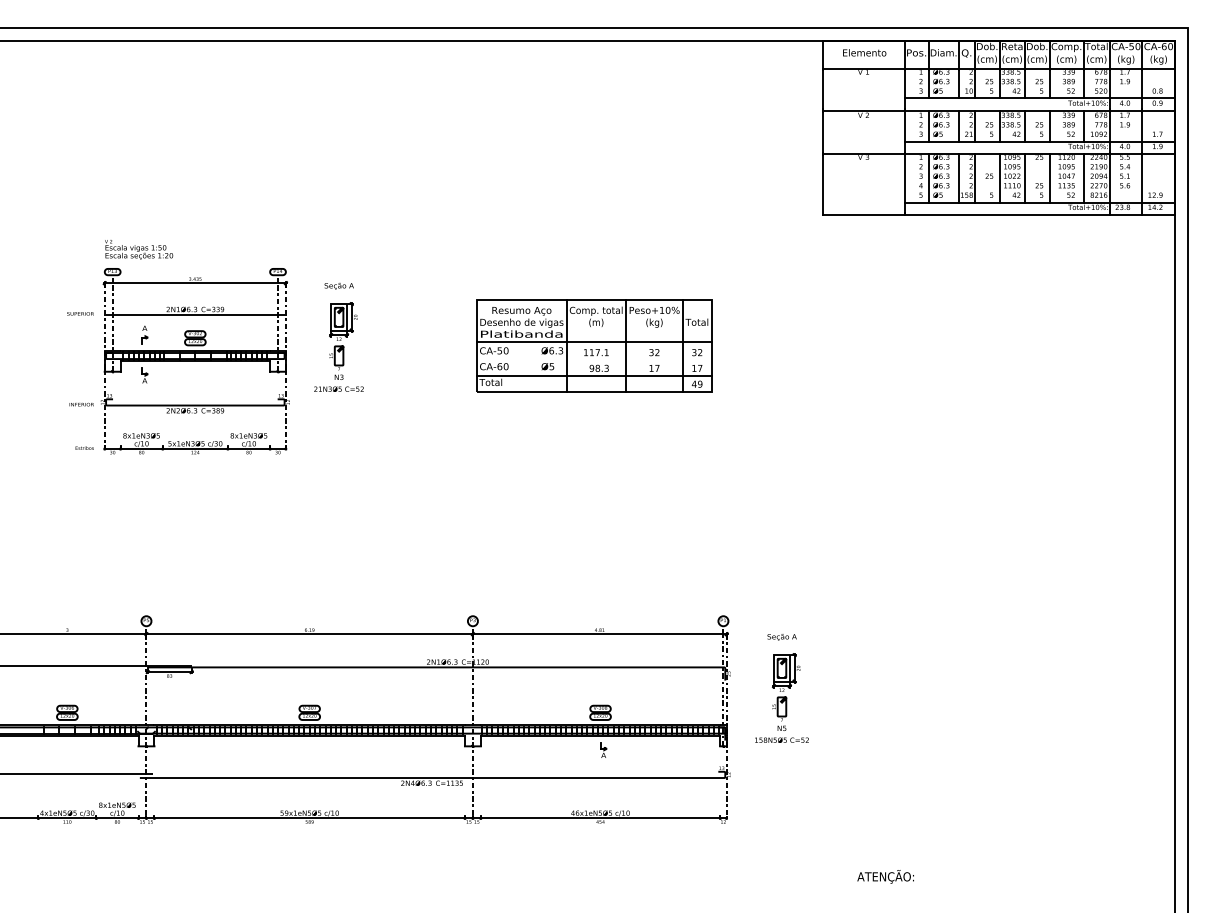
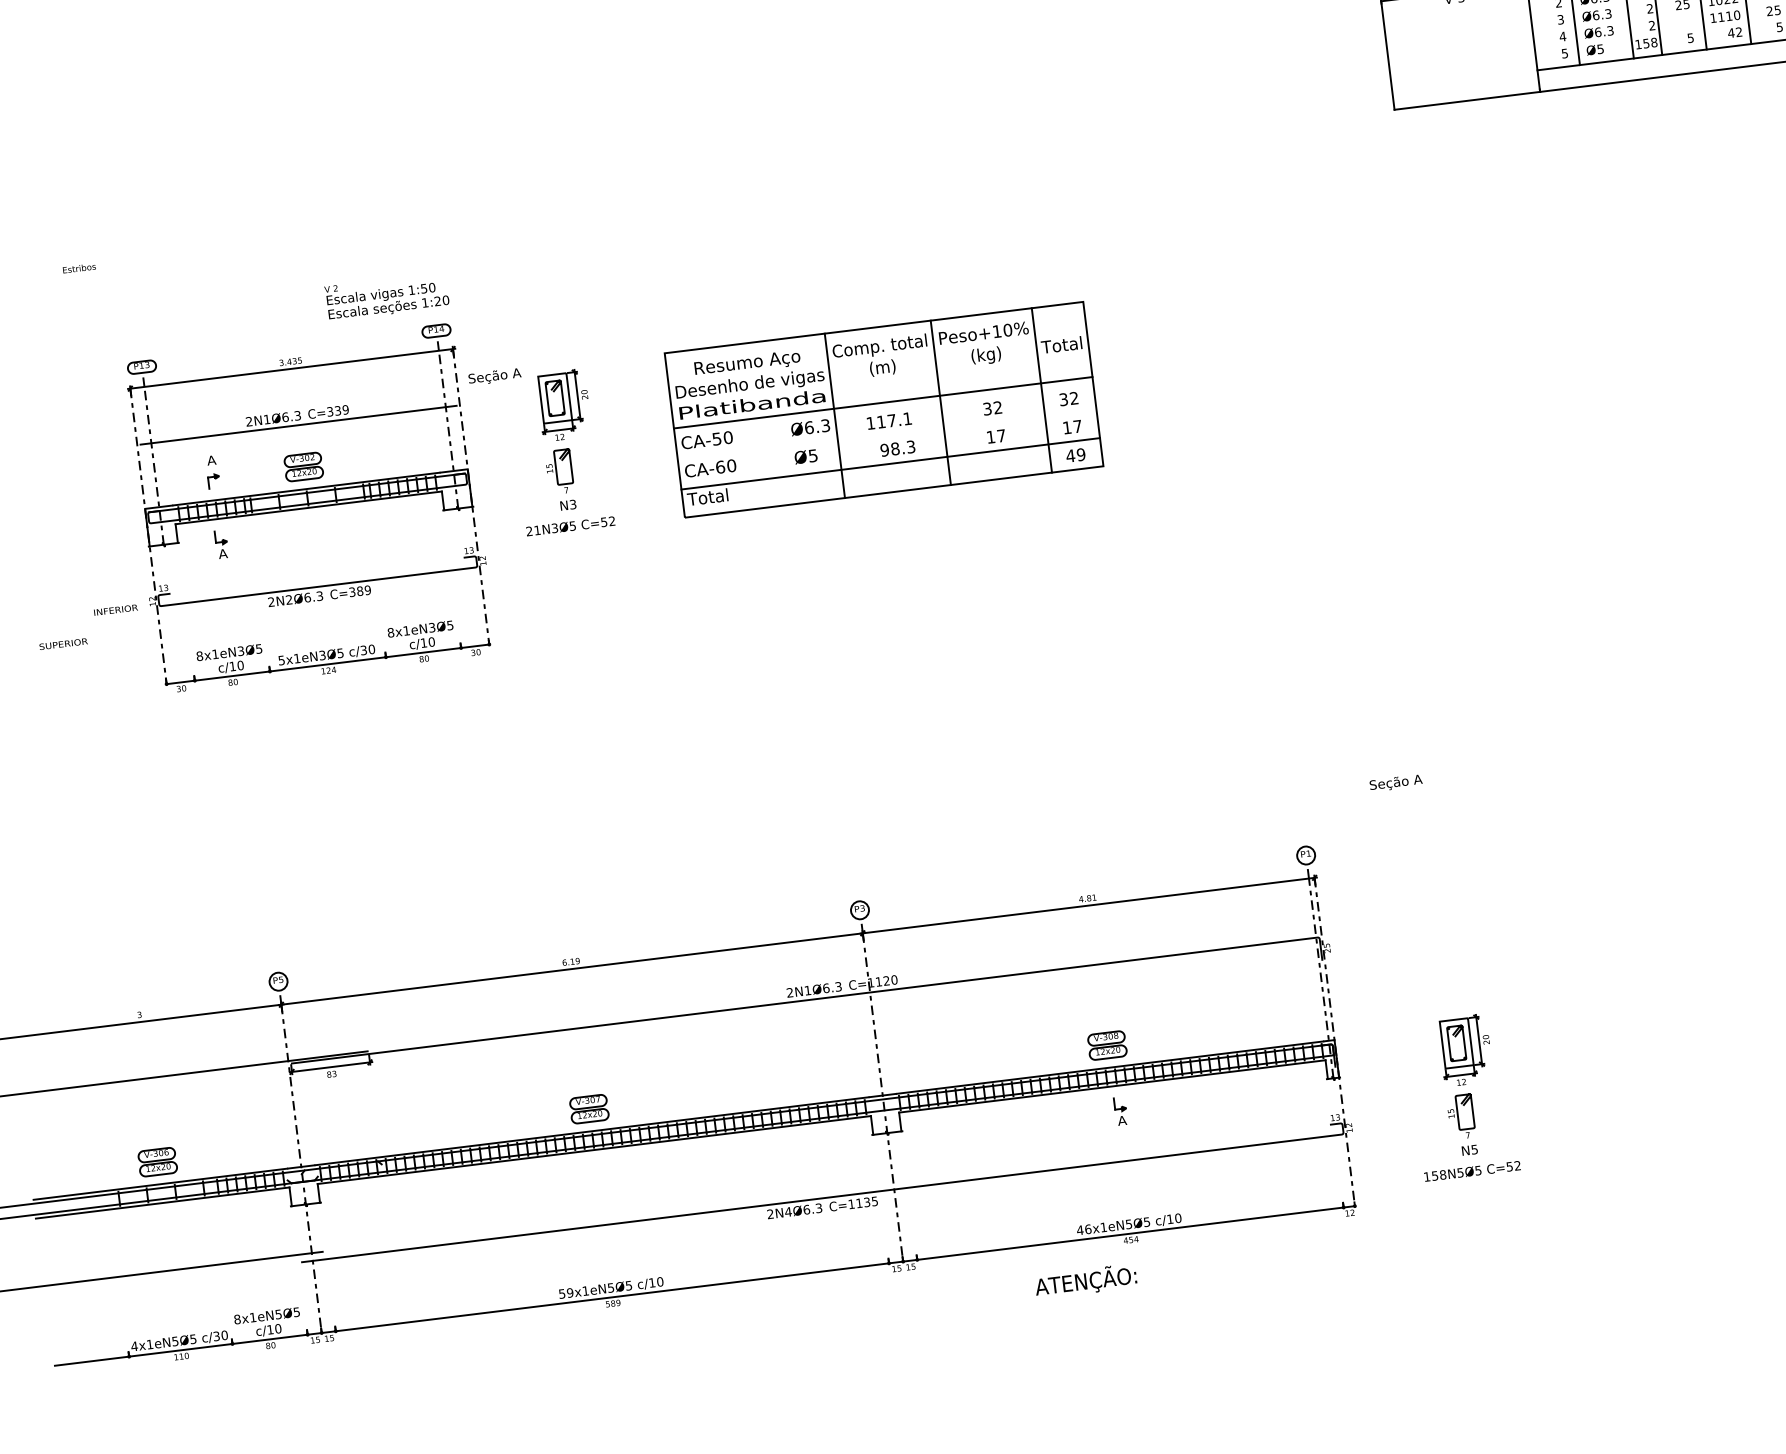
text: (139, 249) -> (387, 296), moved
text: (338, 286) -> (493, 377), moved
text: (80, 313) -> (63, 643), moved
part: (594, 345) -> (884, 408), moved
text: (84, 447) -> (78, 267), moved
text: (781, 637) -> (1395, 783), moved
part: (781, 697) -> (1462, 1095), moved
text: (885, 876) -> (1085, 1280), moved

